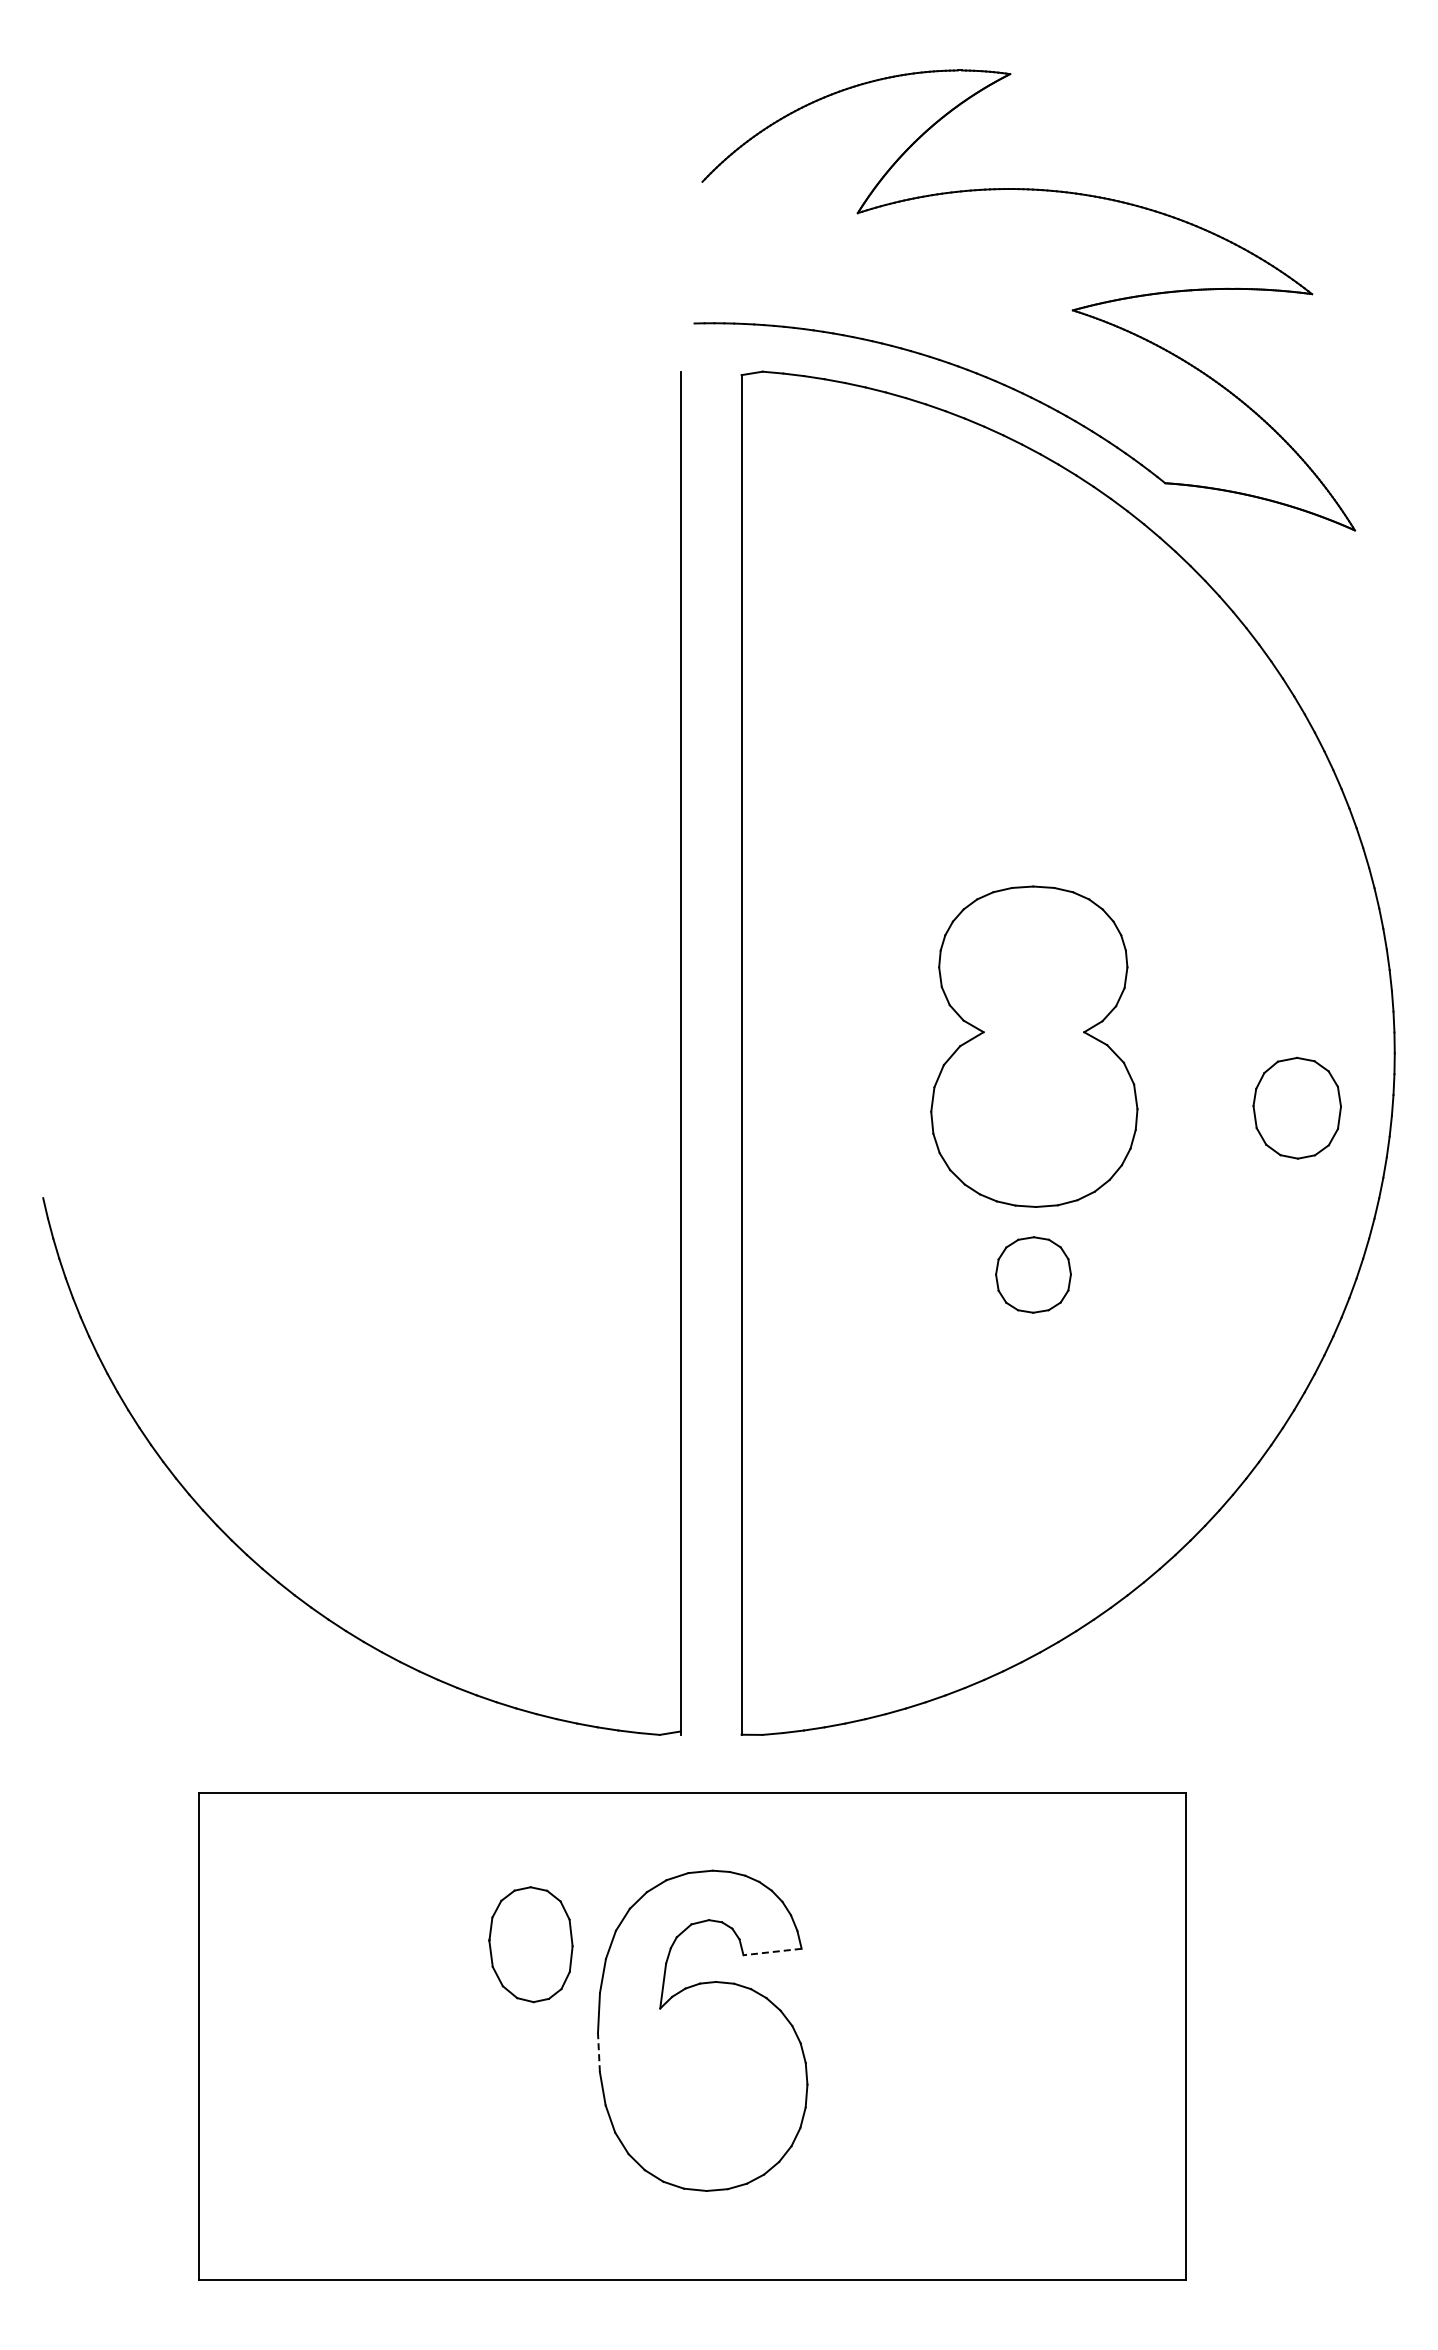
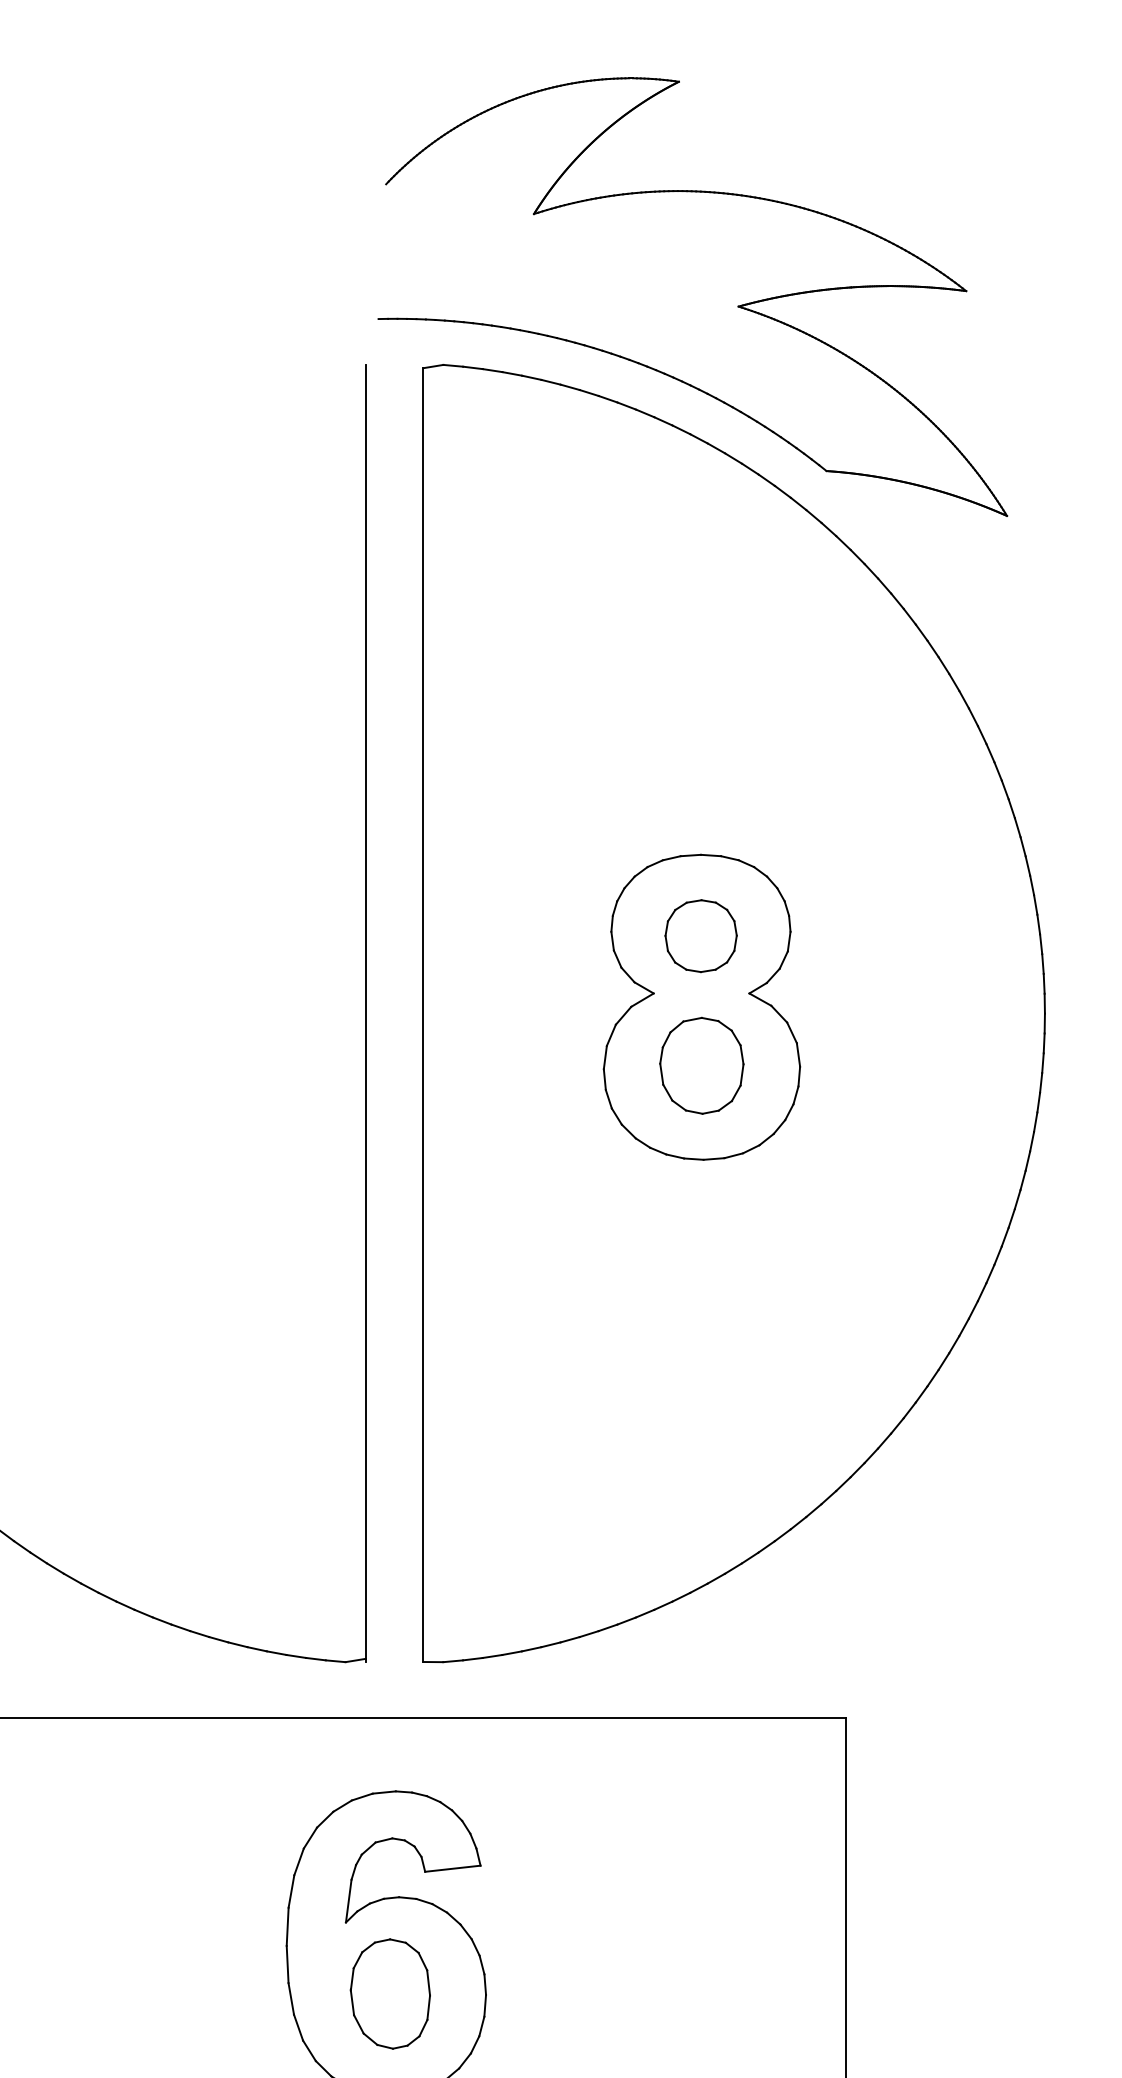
part: (1296, 1107) -> (701, 1065), moved
part: (1033, 1274) -> (701, 935), moved
part: (530, 1944) -> (389, 1993), moved
line: (772, 1952) -> (452, 1869), dashed -> solid
line: (598, 2052) -> (287, 1964), dashed -> solid

